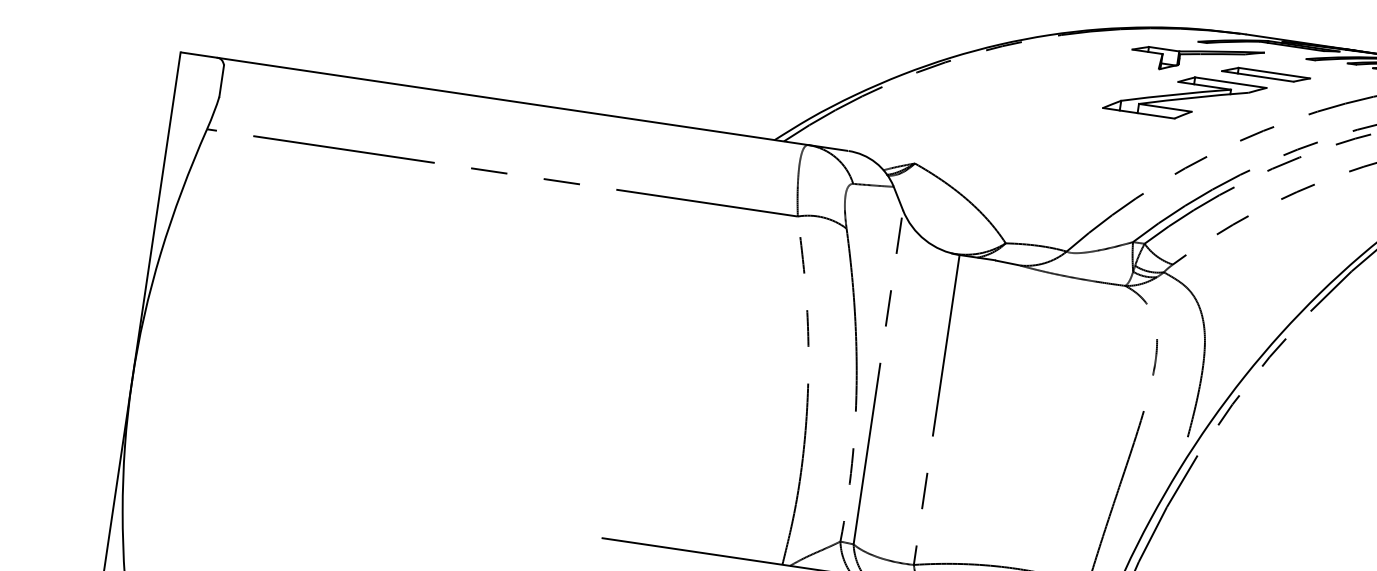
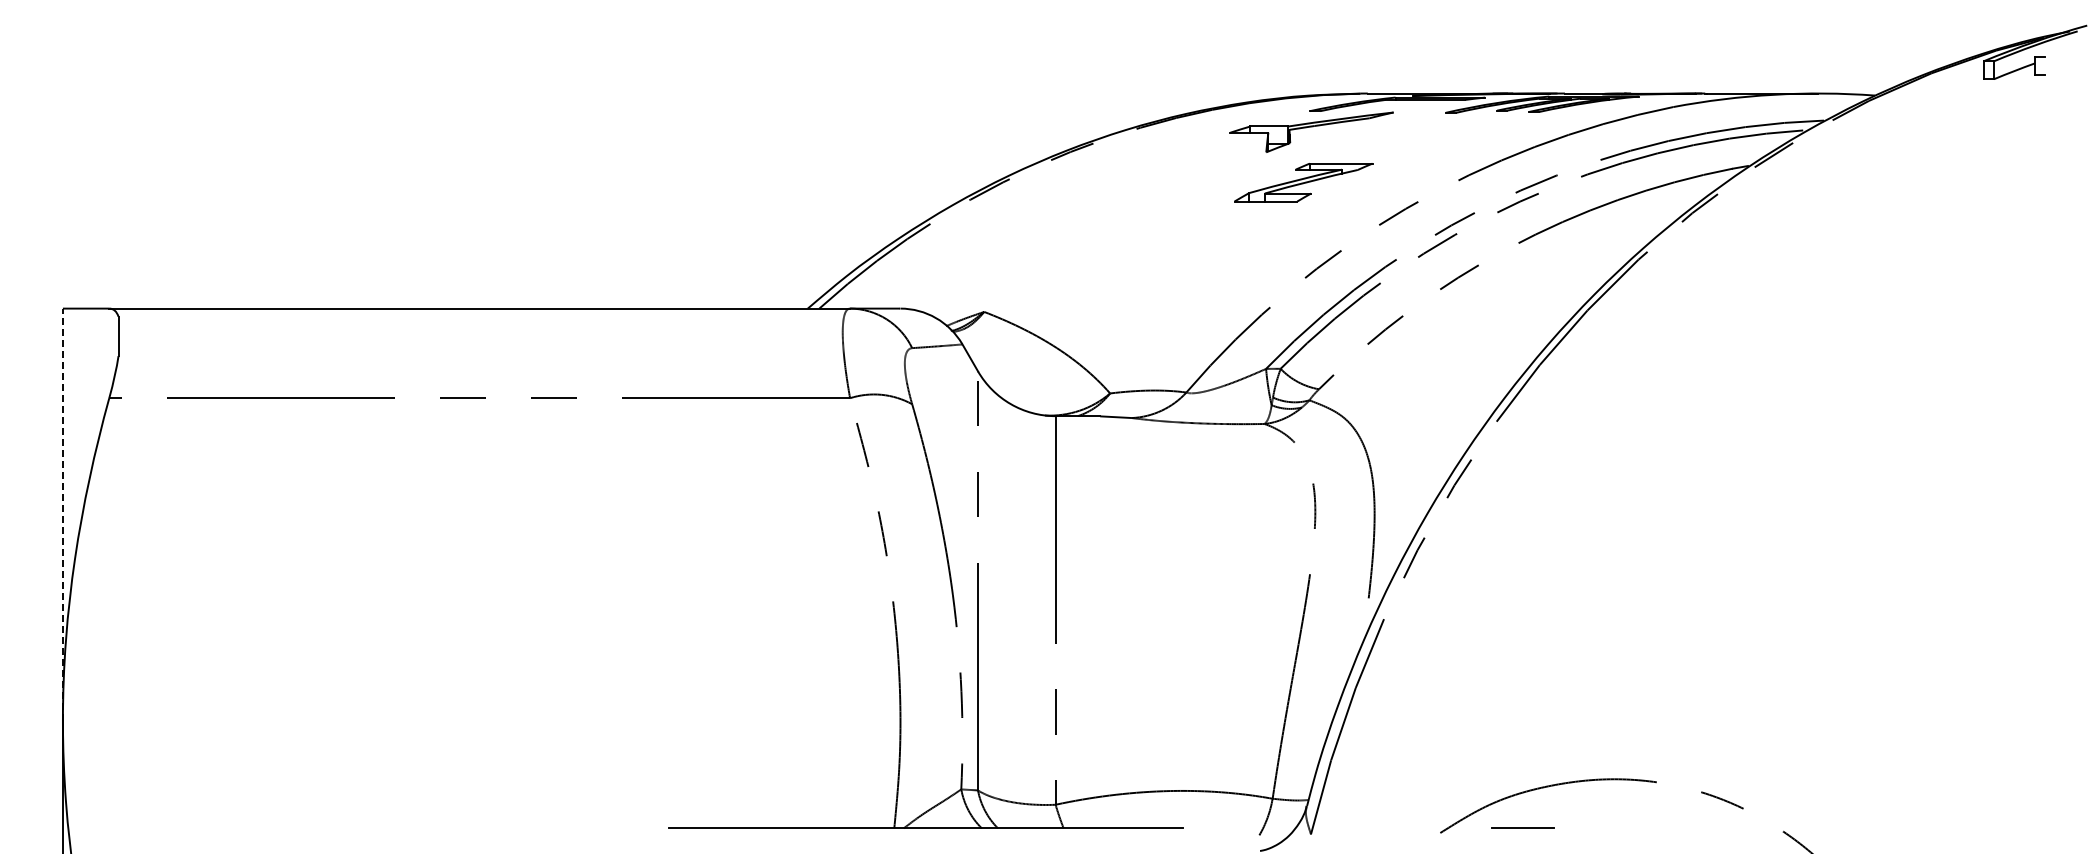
part: (1265, 74) -> (1398, 139), removed
part: (1184, 97) -> (1303, 182), size x0.7
line: (156, 216) -> (62, 514), solid -> dashed

